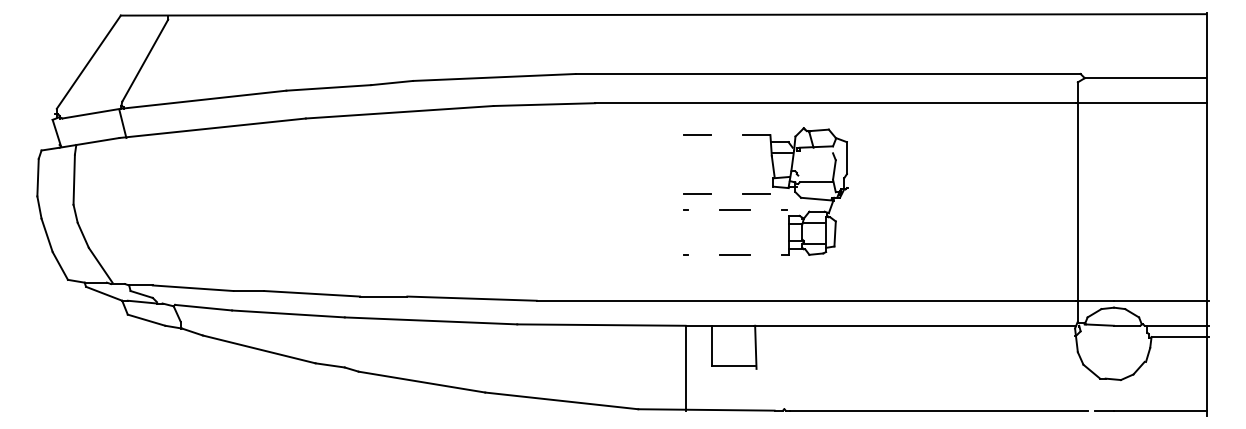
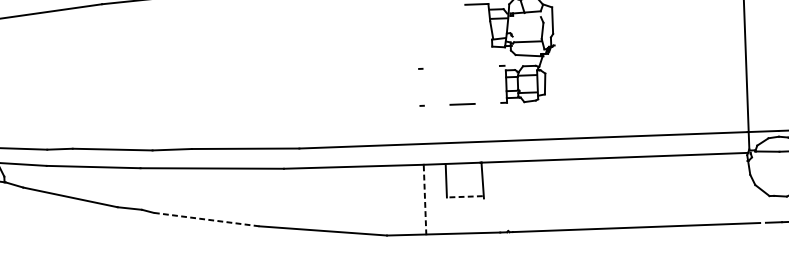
line: (697, 135) -> (427, 6), removed
line: (697, 193) -> (429, 54), removed
line: (756, 193) -> (478, 52), removed
line: (734, 210) -> (460, 67), removed
line: (733, 366) -> (464, 197), solid -> dashed
line: (685, 367) -> (424, 199), solid -> dashed
line: (421, 382) -> (206, 219), solid -> dashed

